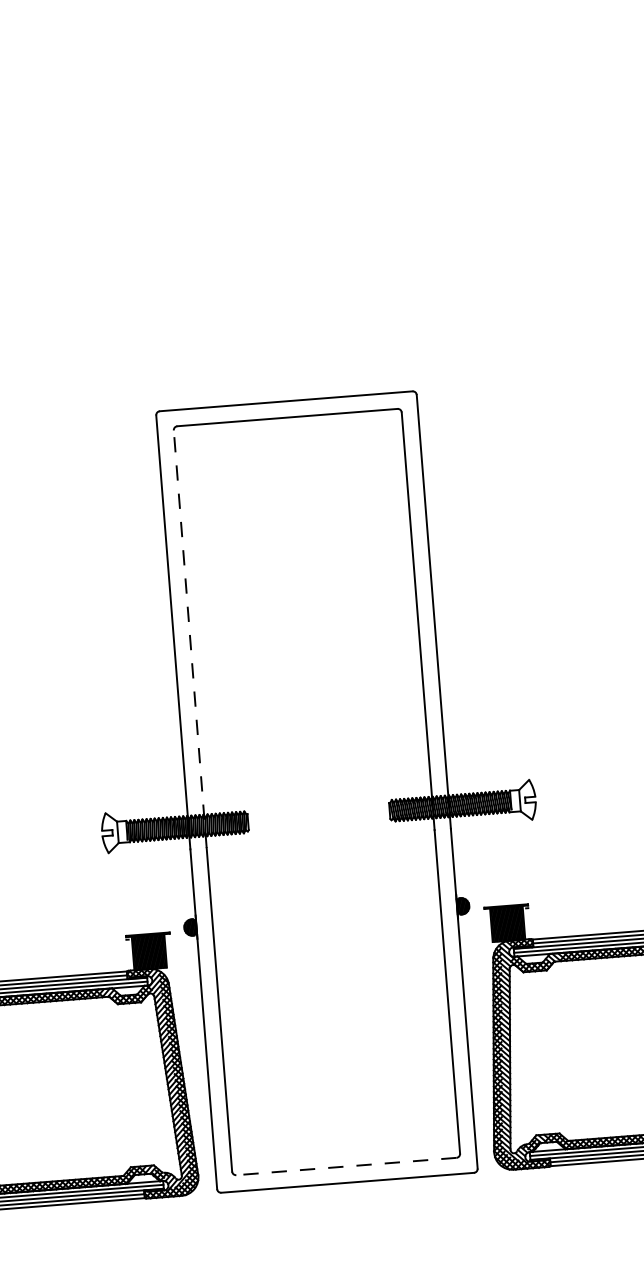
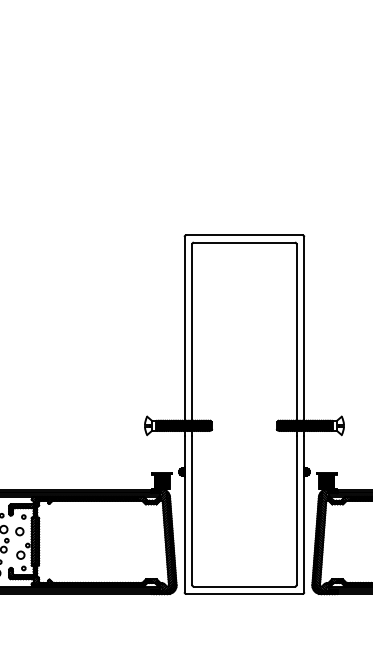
line: (191, 639) -> (192, 340), dashed -> solid
line: (346, 1166) -> (244, 586), dashed -> solid

